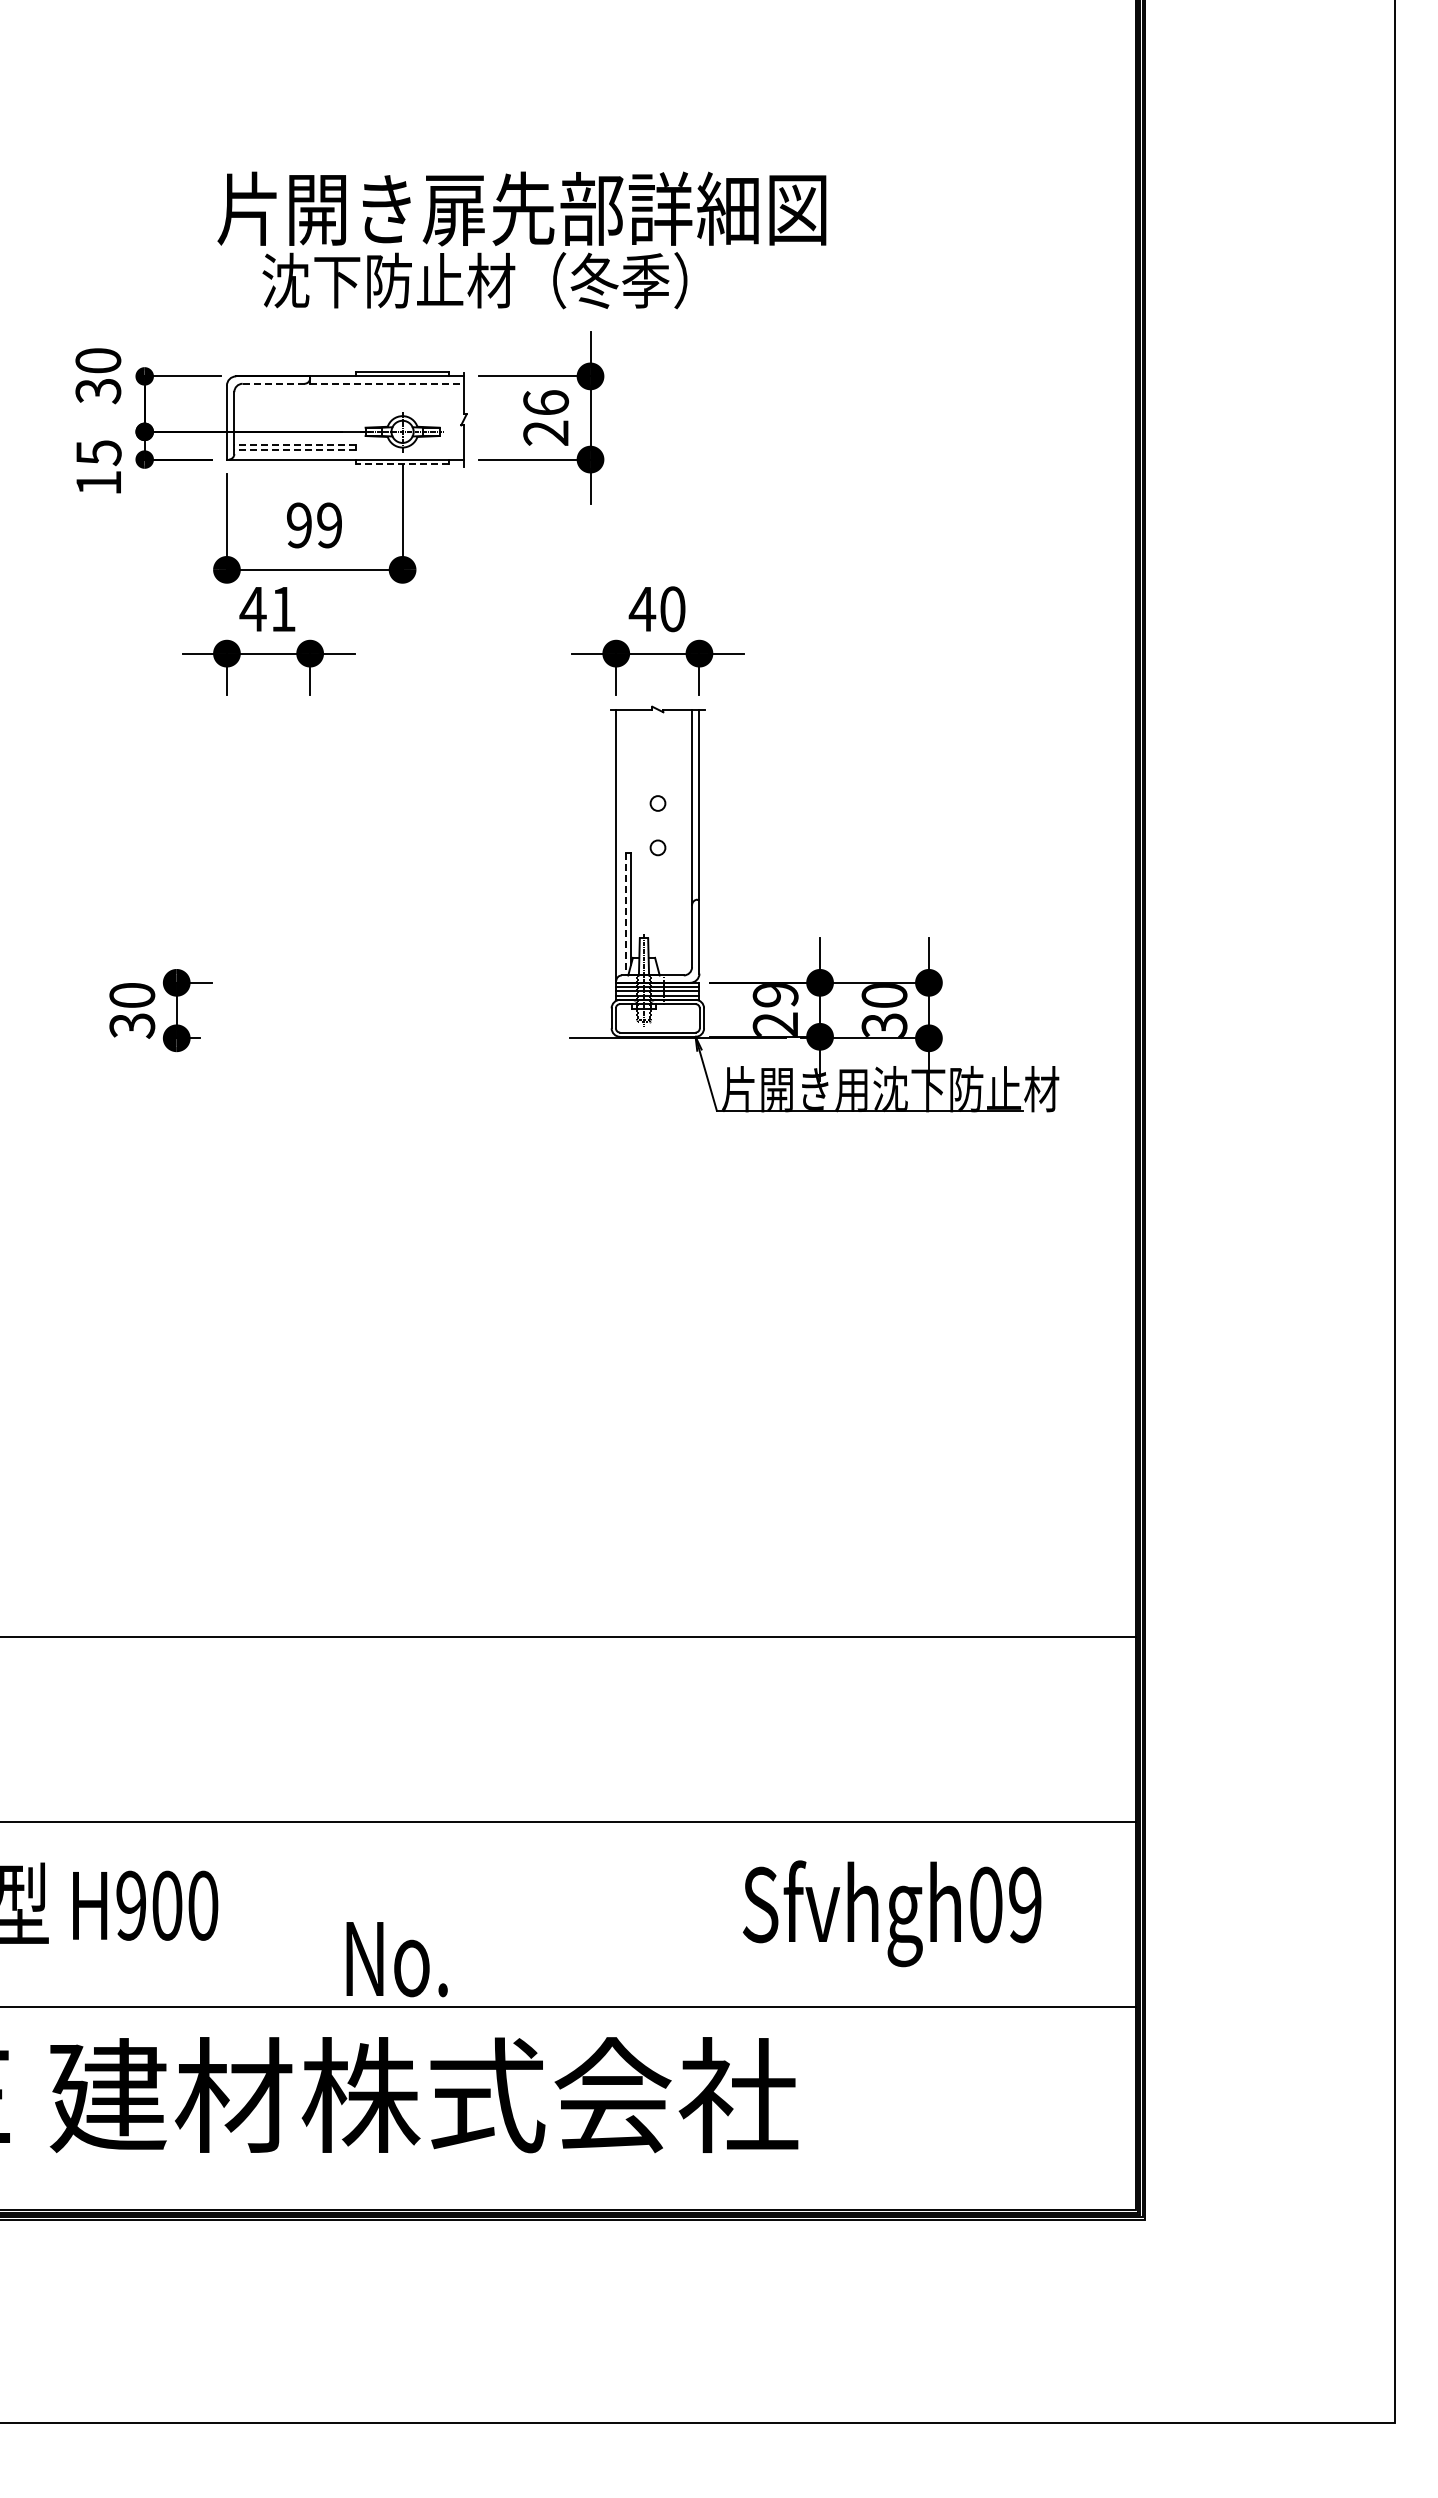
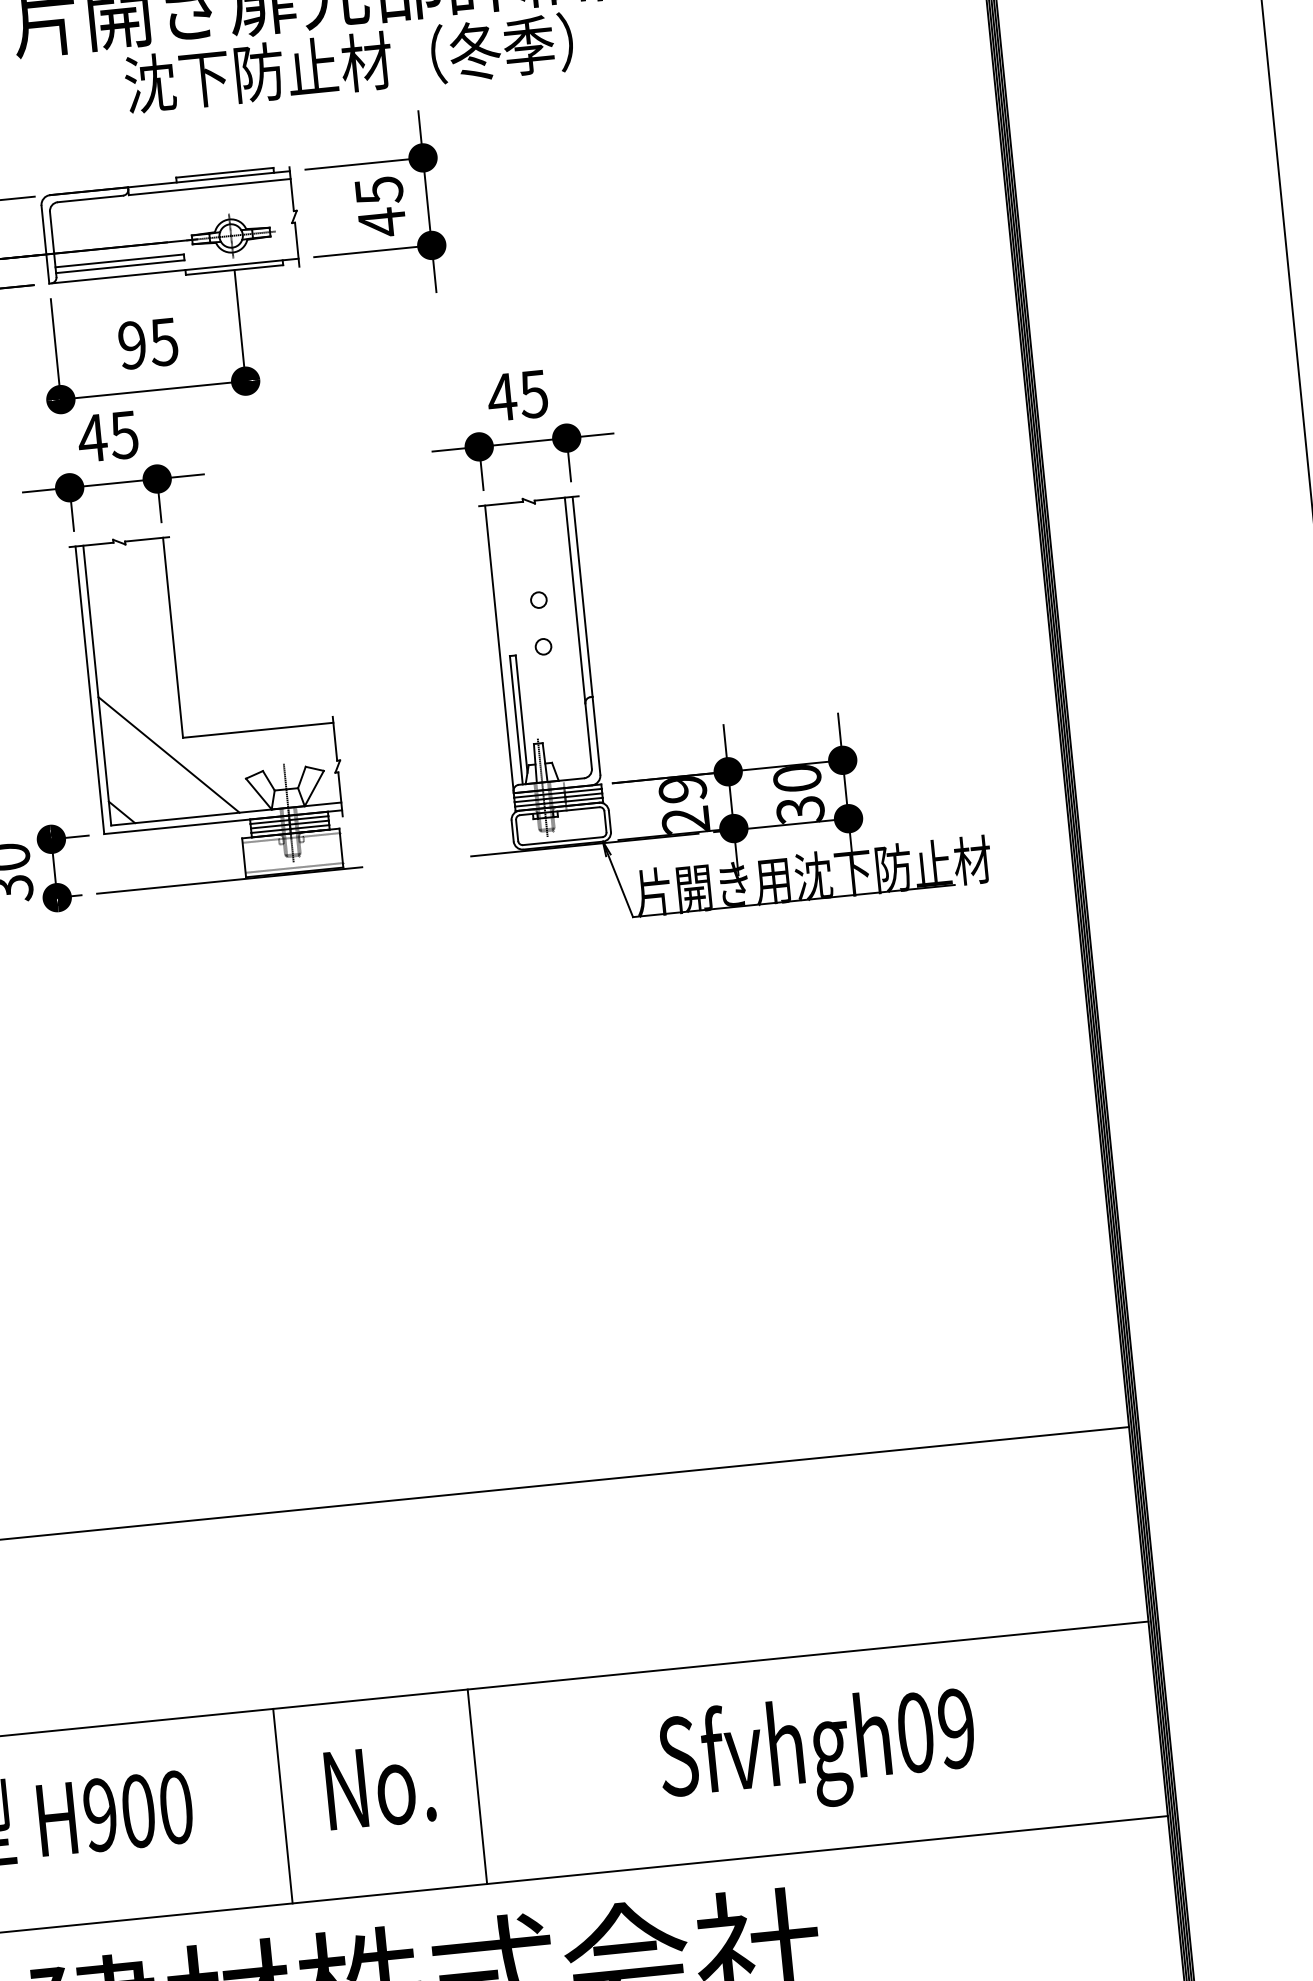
text: (474, 280) -> (348, 63), moved
line: (273, 383) -> (90, 198), dashed -> solid
line: (387, 383) -> (210, 186), dashed -> solid
text: (546, 418) -> (381, 206), 26 -> 45
line: (294, 444) -> (118, 260), dashed -> solid
line: (294, 450) -> (119, 266), dashed -> solid
line: (402, 464) -> (234, 270), dashed -> solid
text: (328, 525) -> (163, 342), 99 -> 95
text: (282, 609) -> (123, 435), 41 -> 45
text: (672, 609) -> (533, 394), 40 -> 45
part: (340, 899) -> (214, 734), added
line: (625, 914) -> (516, 720), dashed -> solid
text: (892, 1913) -> (817, 1751), moved
line: (303, 1914) -> (282, 1806), added
line: (488, 1914) -> (477, 1786), added
text: (396, 1959) -> (379, 1786), moved

